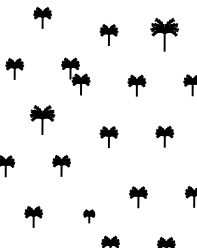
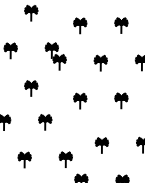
part: (164, 34) -> (121, 25), size x0.62
part: (42, 119) -> (31, 88), size x0.71
part: (89, 216) -> (65, 159), size x1.67

